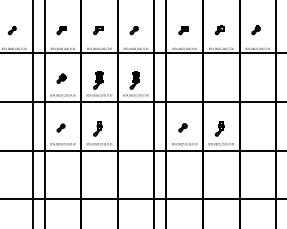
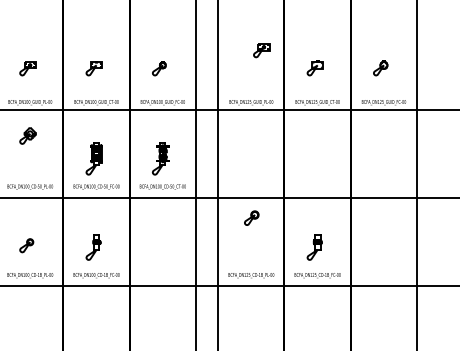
part: (183, 30) -> (261, 50), moved
part: (61, 78) -> (27, 135), moved
part: (182, 127) -> (250, 217), moved

